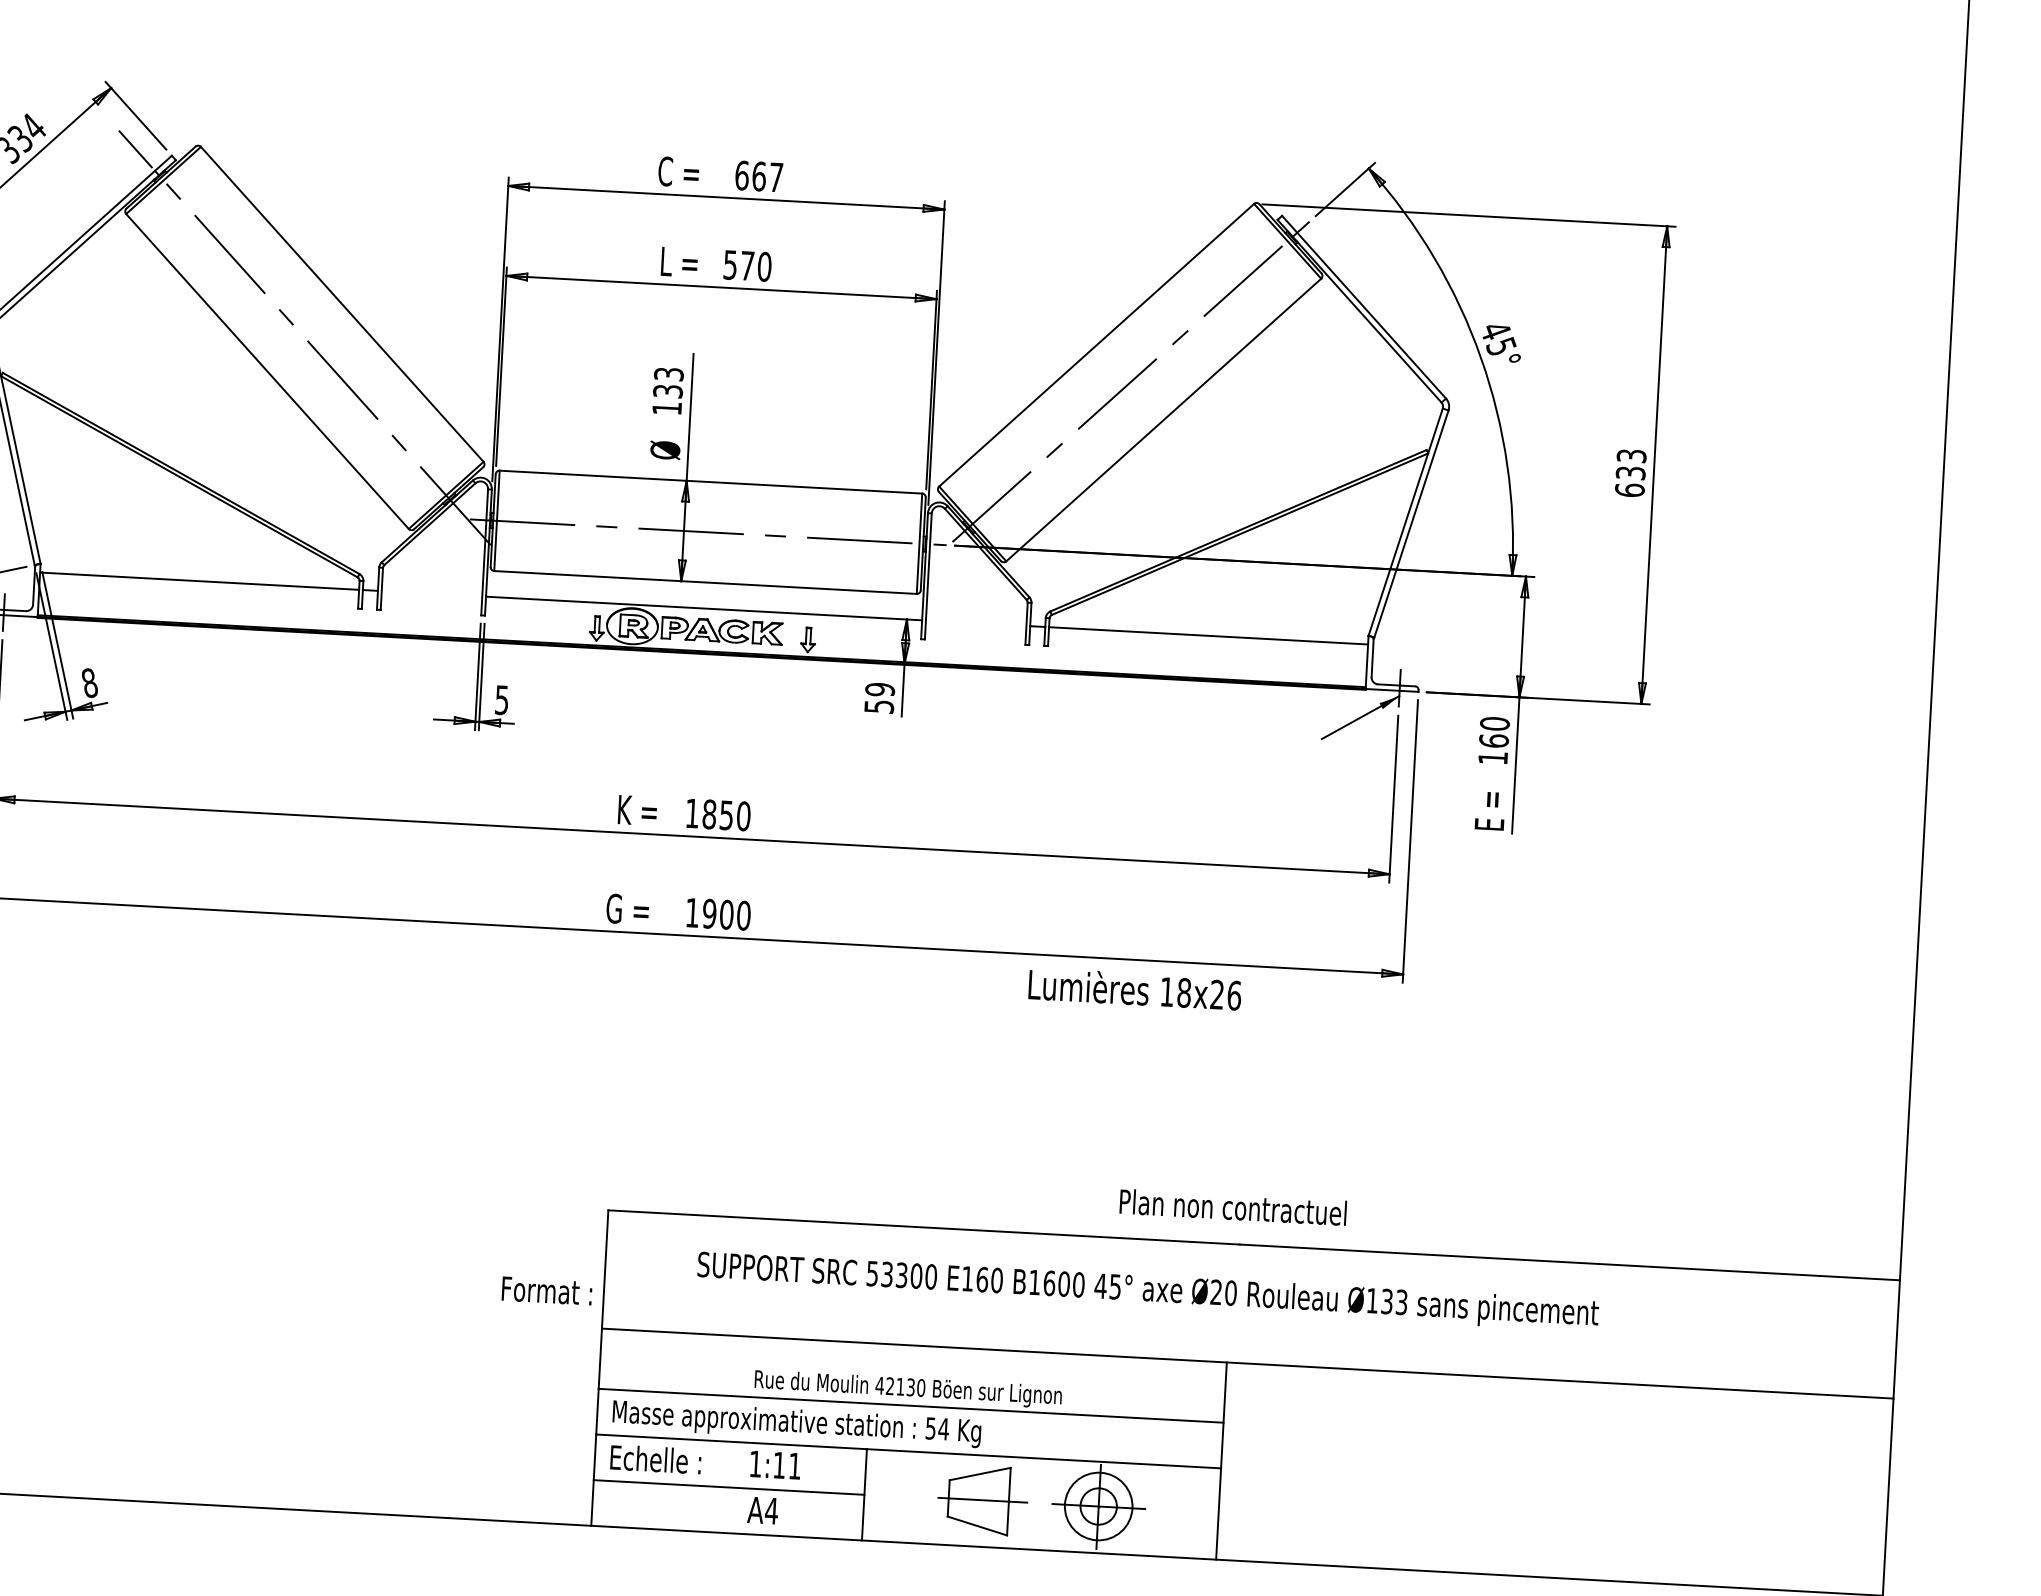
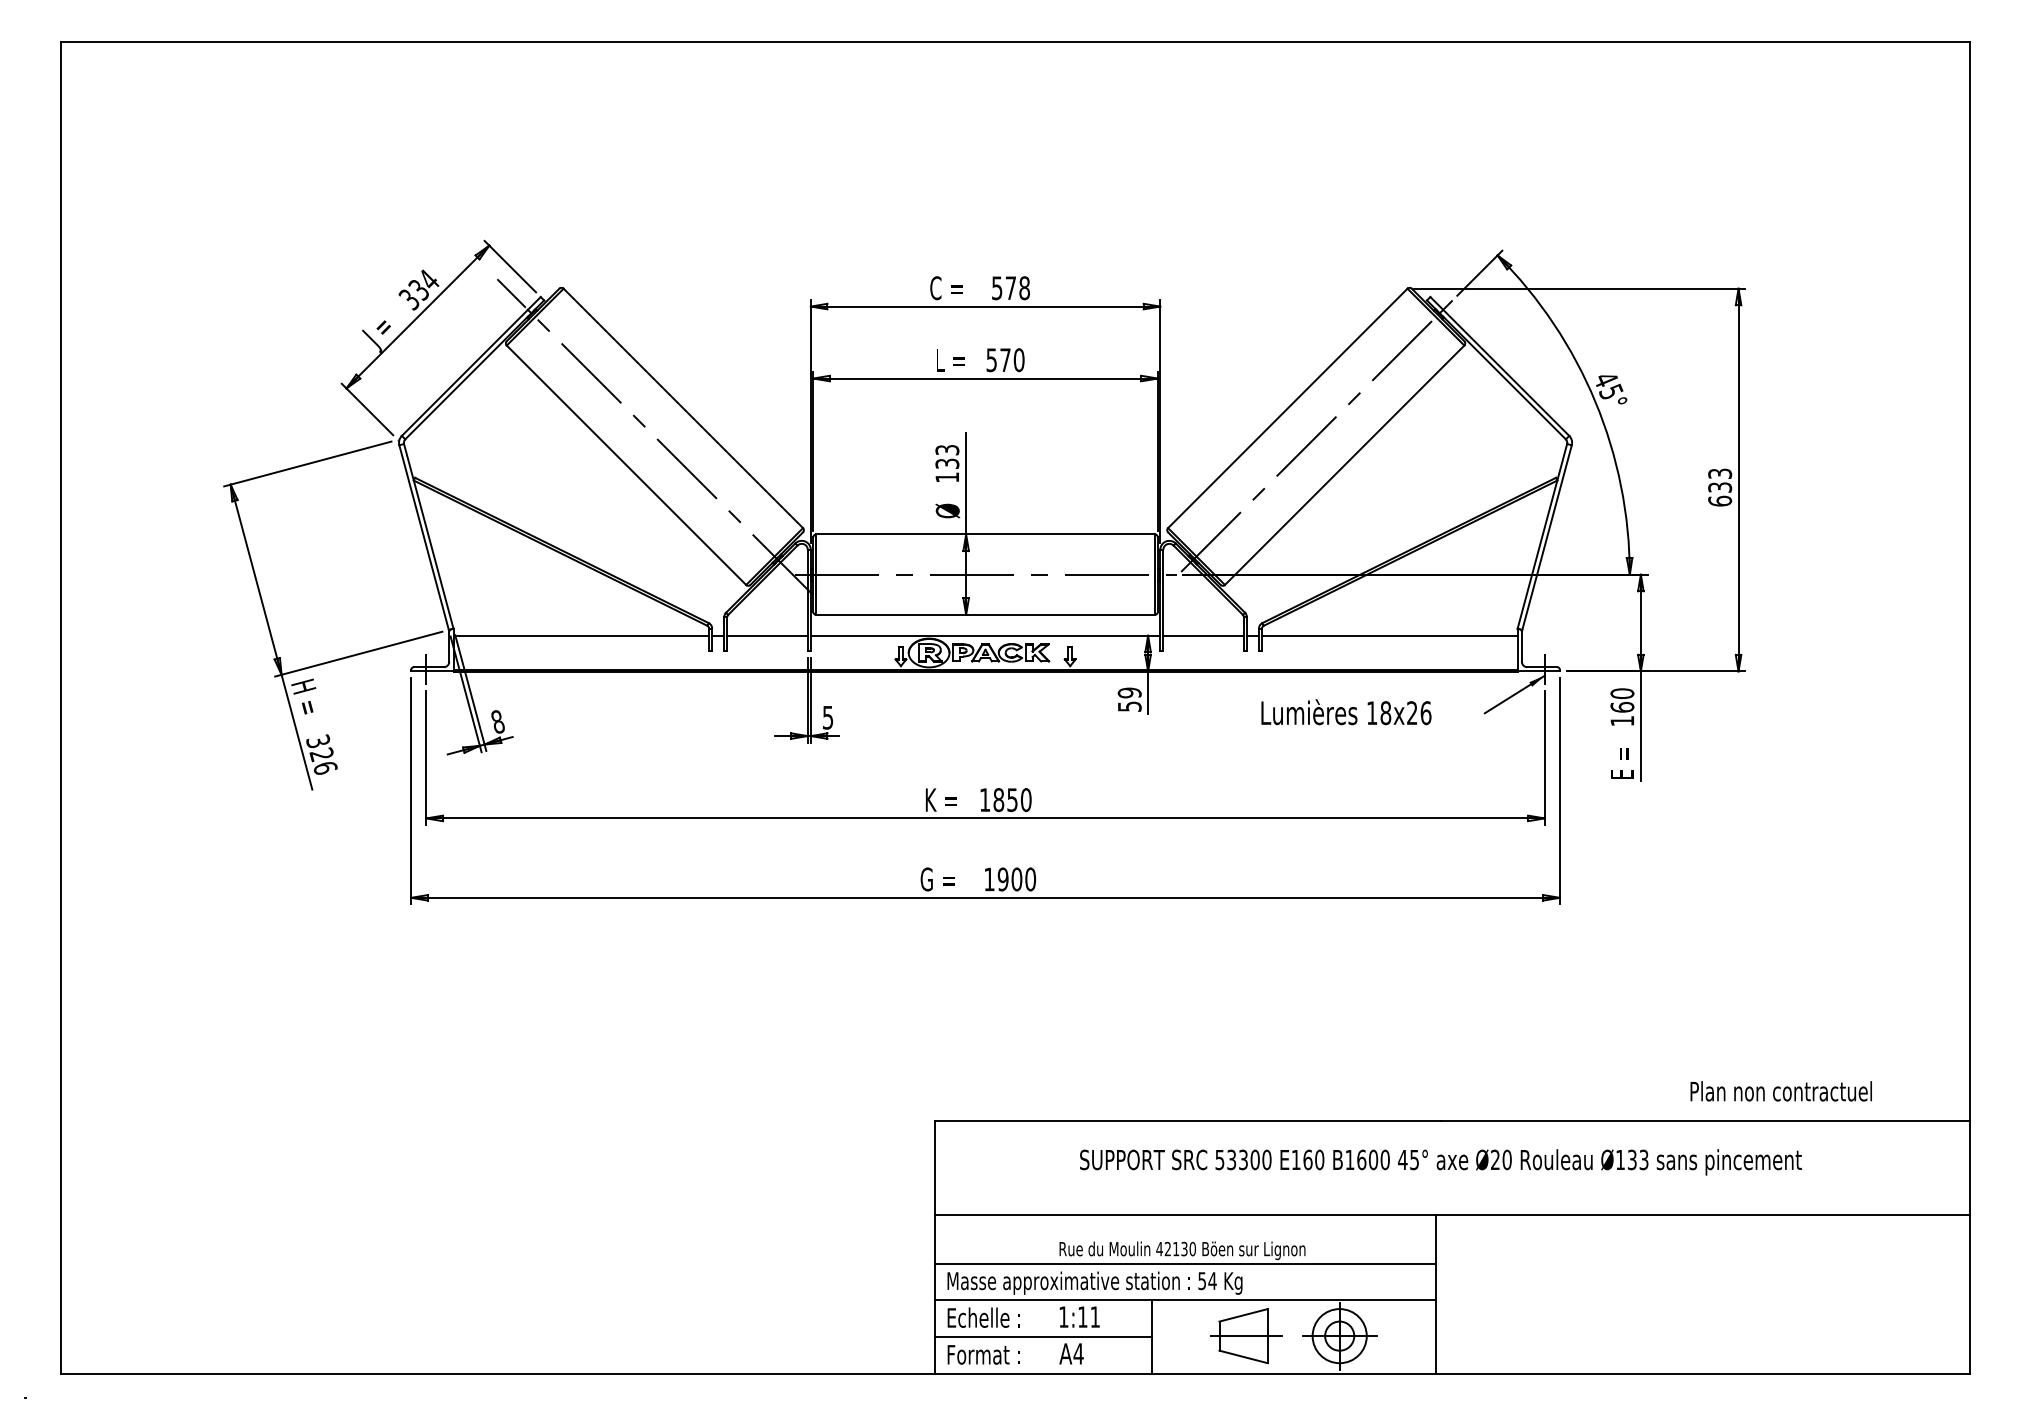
text: (758, 176) -> (1010, 288), 667 -> 578
line: (431, 593) -> (767, 635), added
line: (976, 622) -> (1203, 635), added
text: (1135, 989) -> (1346, 712), moved
text: (1232, 1207) -> (1780, 1091), moved
text: (546, 1290) -> (983, 1354), moved
text: (1147, 1291) -> (1440, 1162), moved

